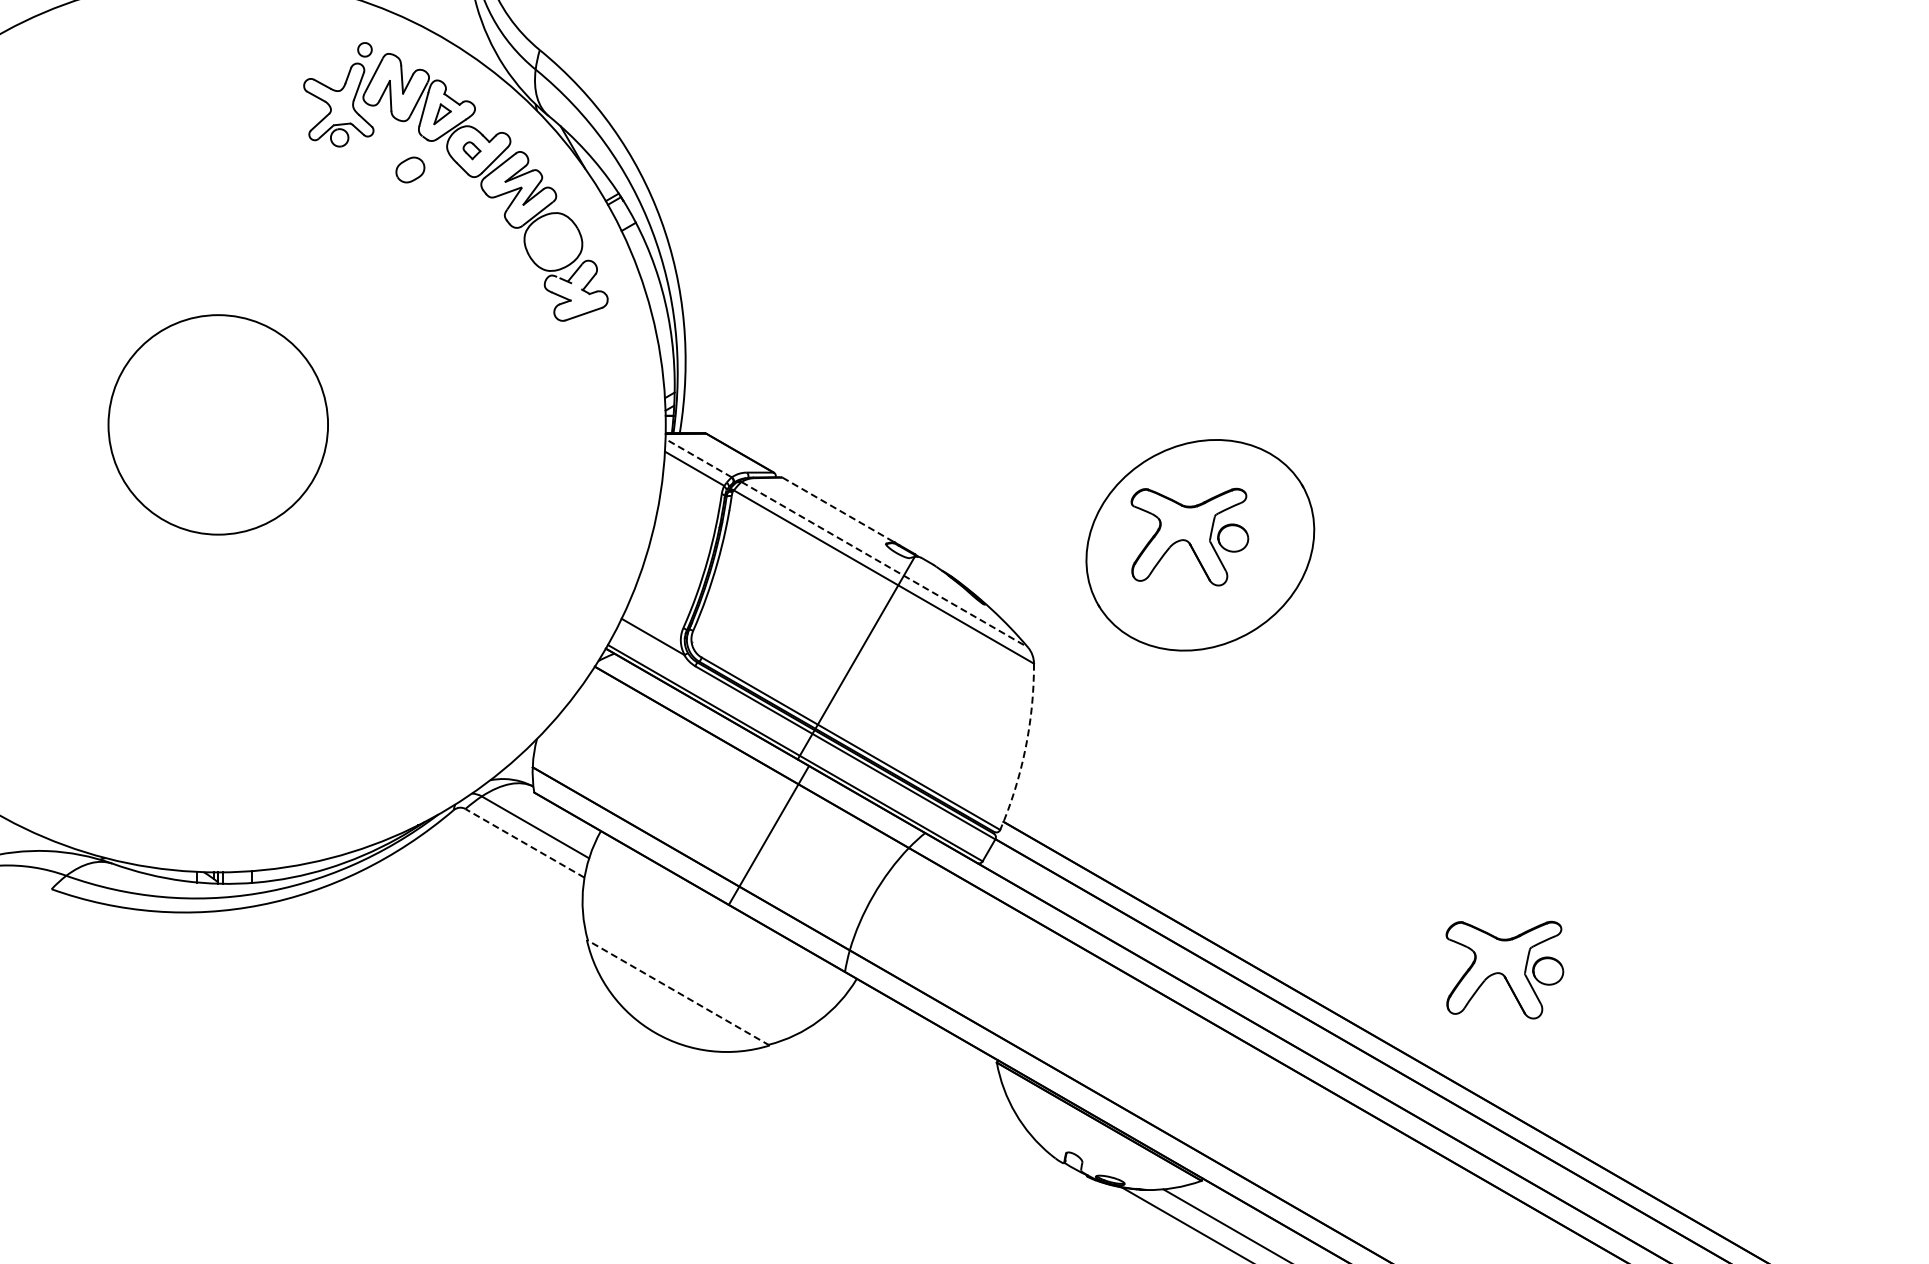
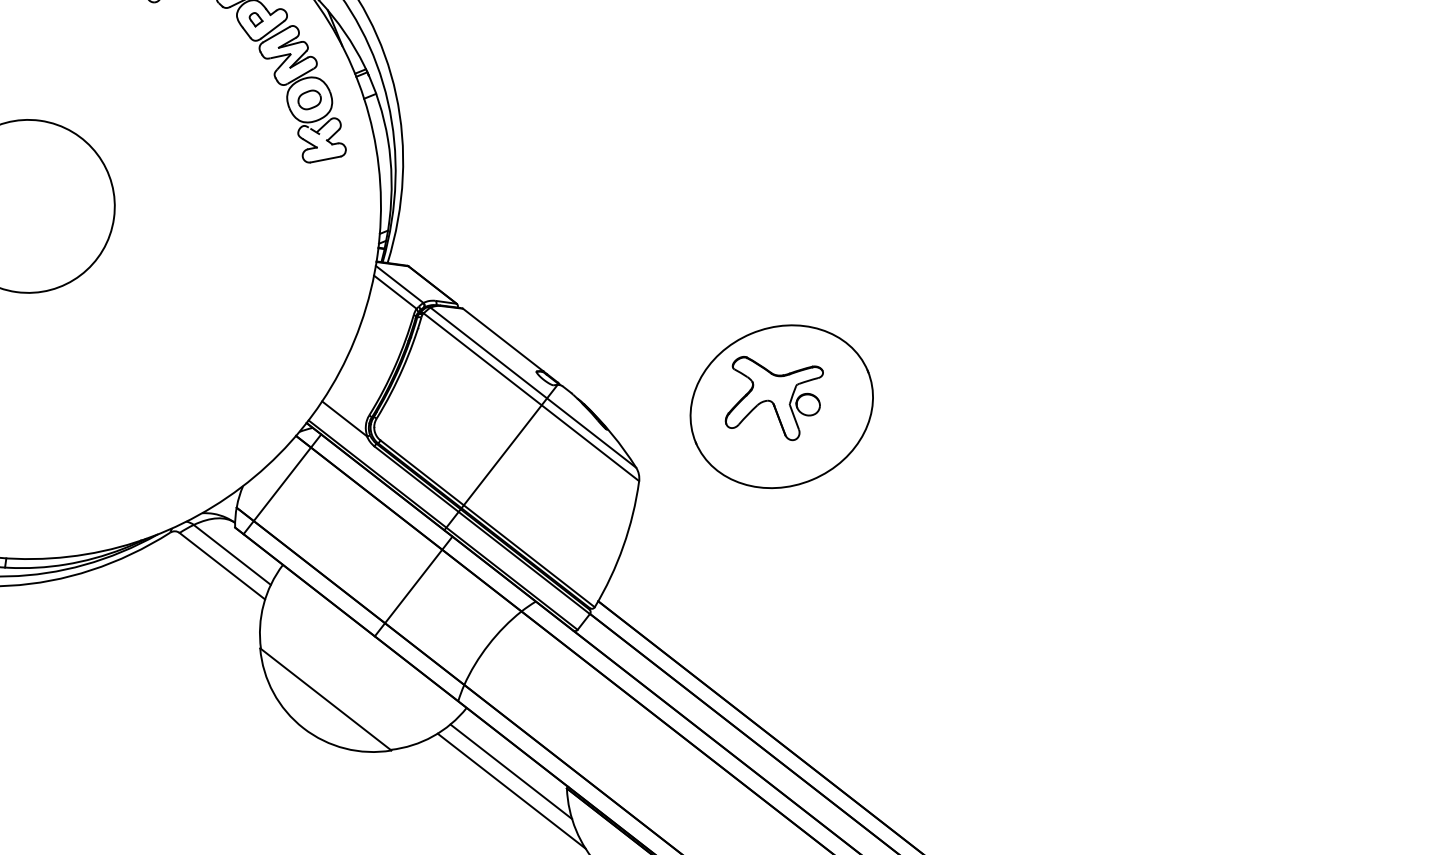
part: (410, 169) -> (309, 99), moved
line: (698, 457) -> (399, 283), dashed -> solid
line: (838, 510) -> (503, 340), dashed -> solid
line: (885, 564) -> (533, 387), dashed -> solid
line: (586, 729) -> (282, 484), added
arc: (1025, 748) -> (623, 546), dashed -> solid
line: (525, 843) -> (222, 566), dashed -> solid
part: (1504, 969) -> (973, 770), removed
line: (678, 992) -> (326, 699), dashed -> solid
line: (923, 1051) -> (510, 771), added
line: (927, 1075) -> (511, 791), added

